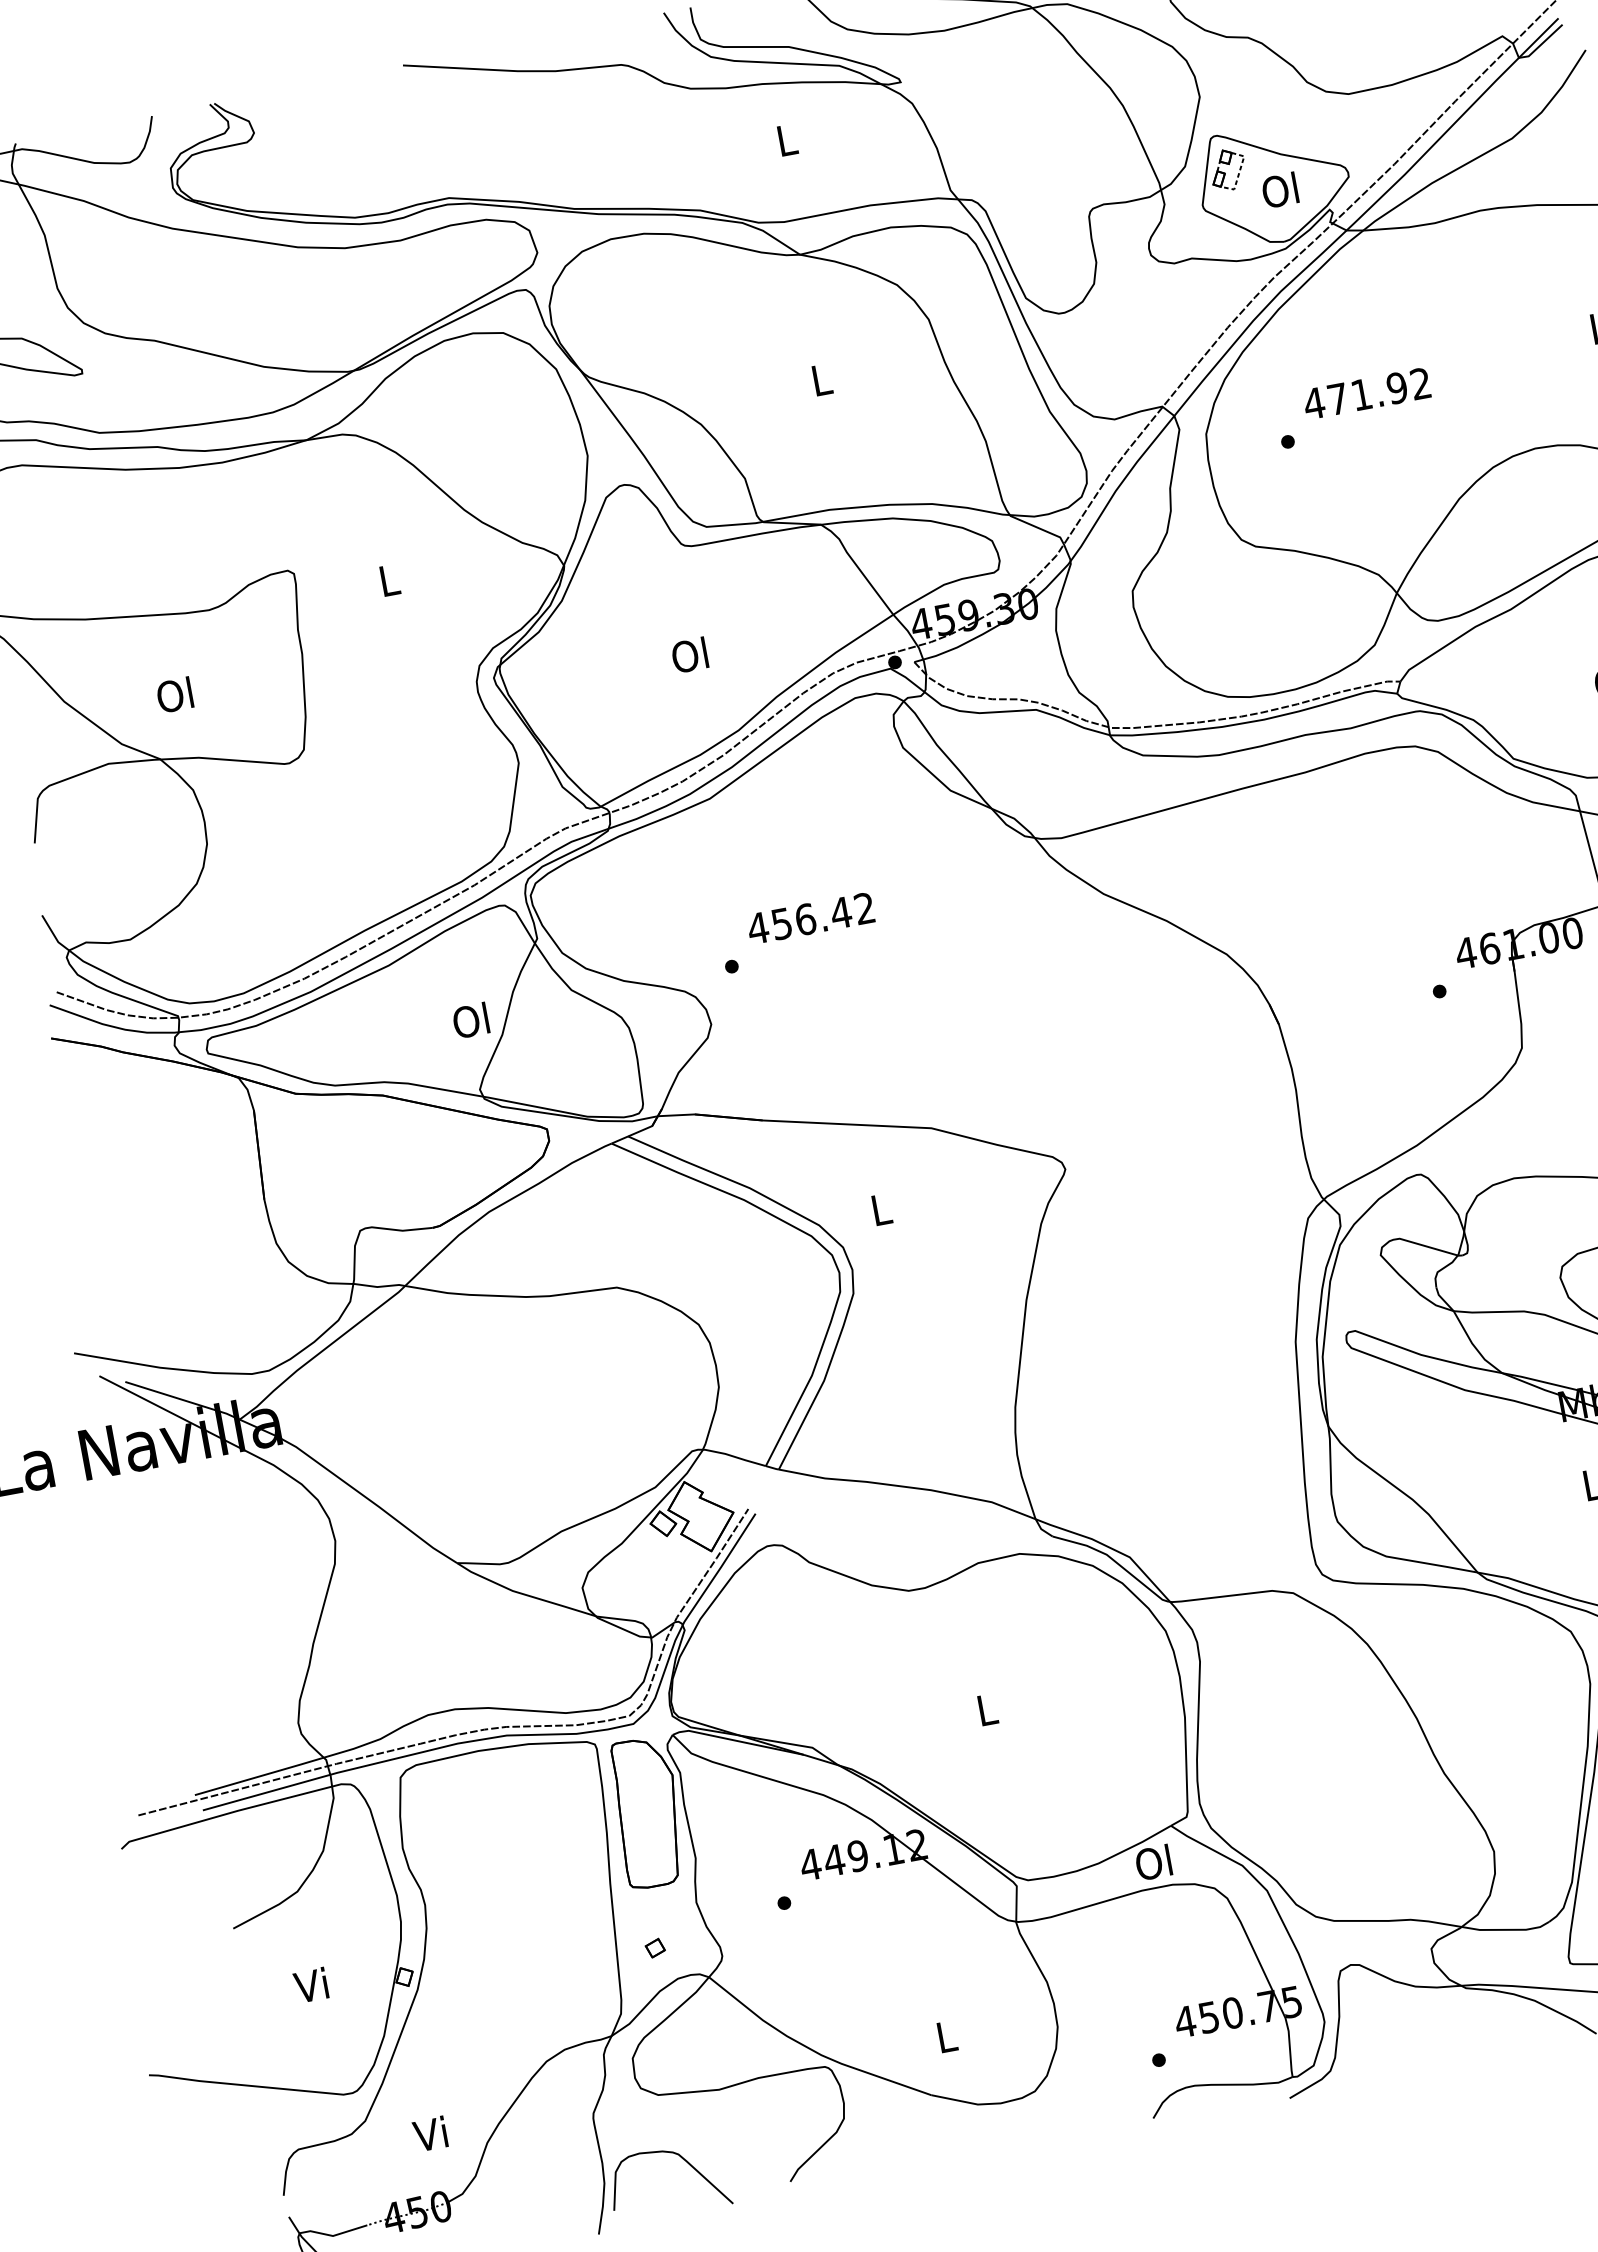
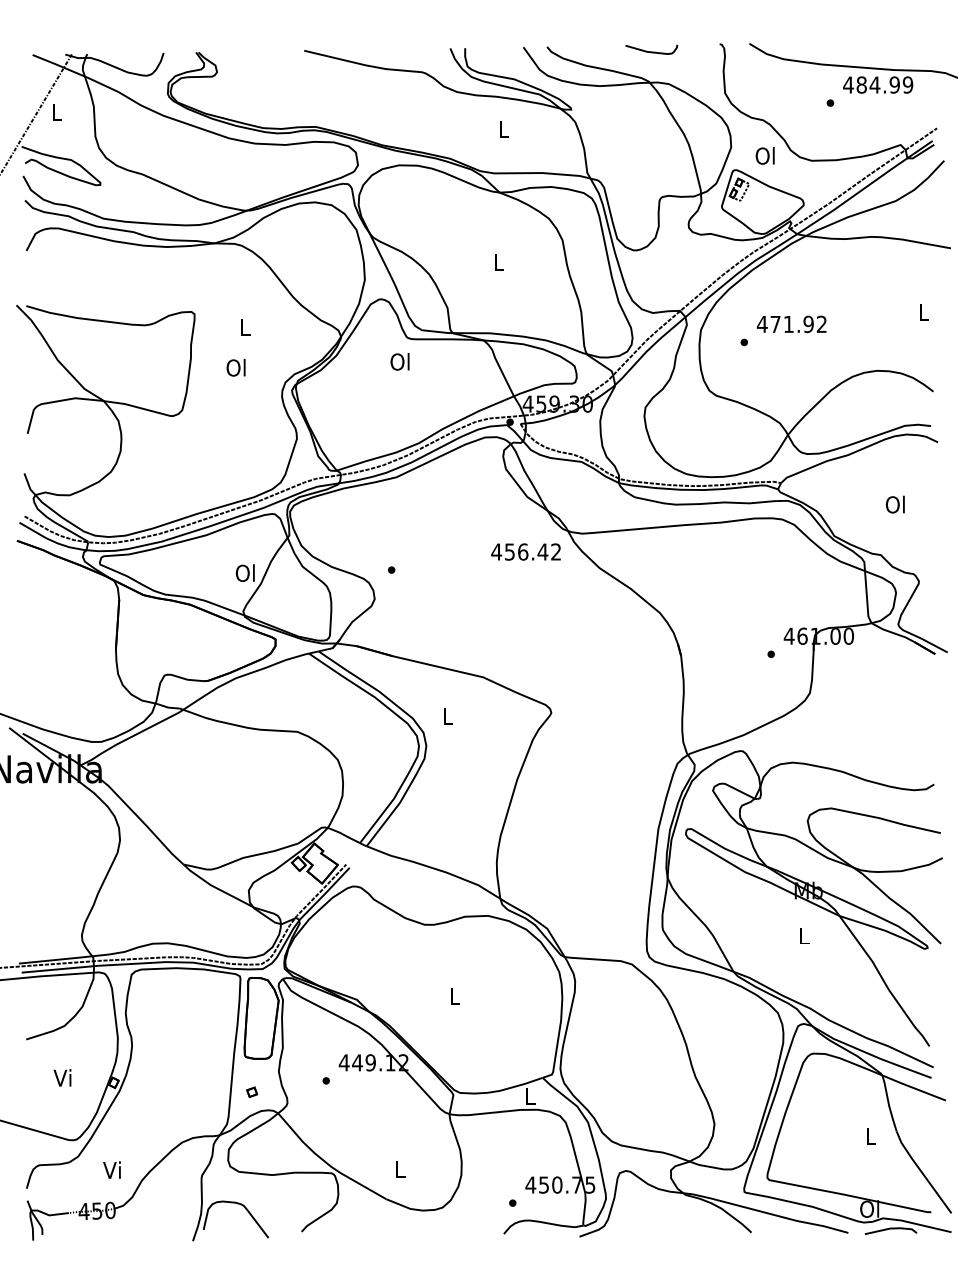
text: (1278, 189) -> (764, 155), moved
text: (688, 654) -> (399, 361), moved
text: (173, 694) -> (235, 367), moved
text: (809, 917) -> (525, 551), moved
text: (1153, 1861) -> (529, 1095), Ol -> L

